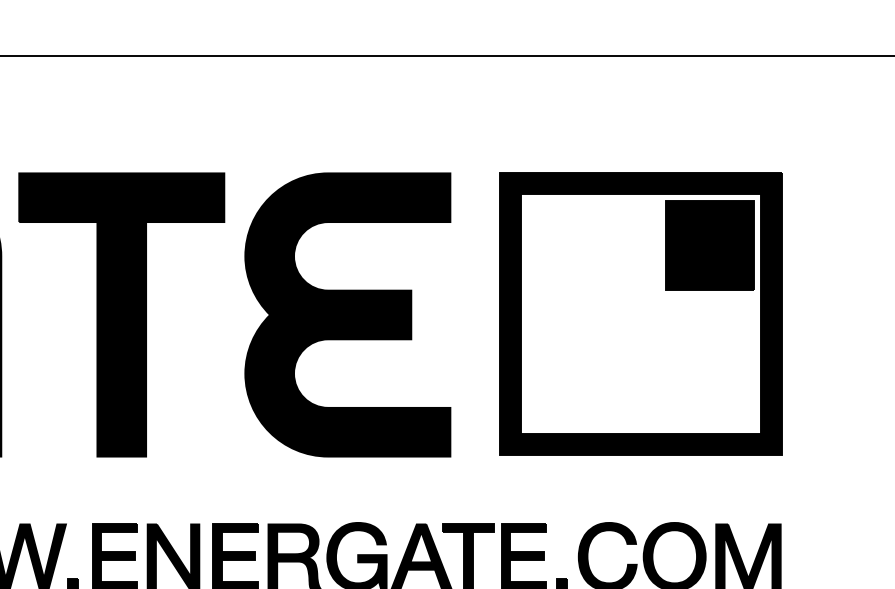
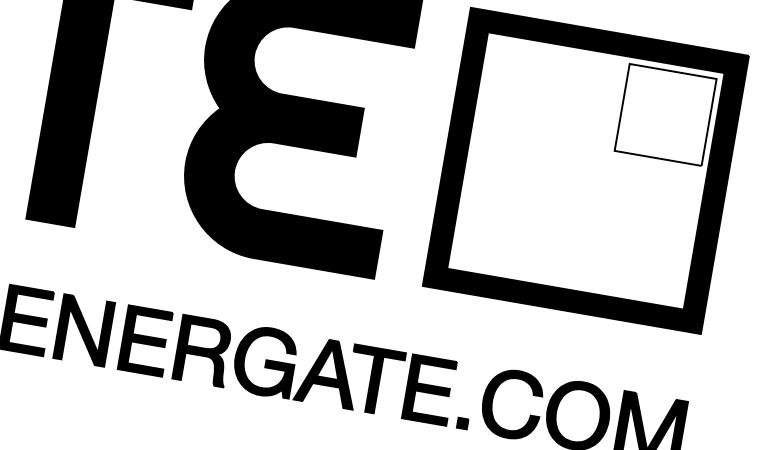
fill: (709, 245) -> (665, 114), removed

